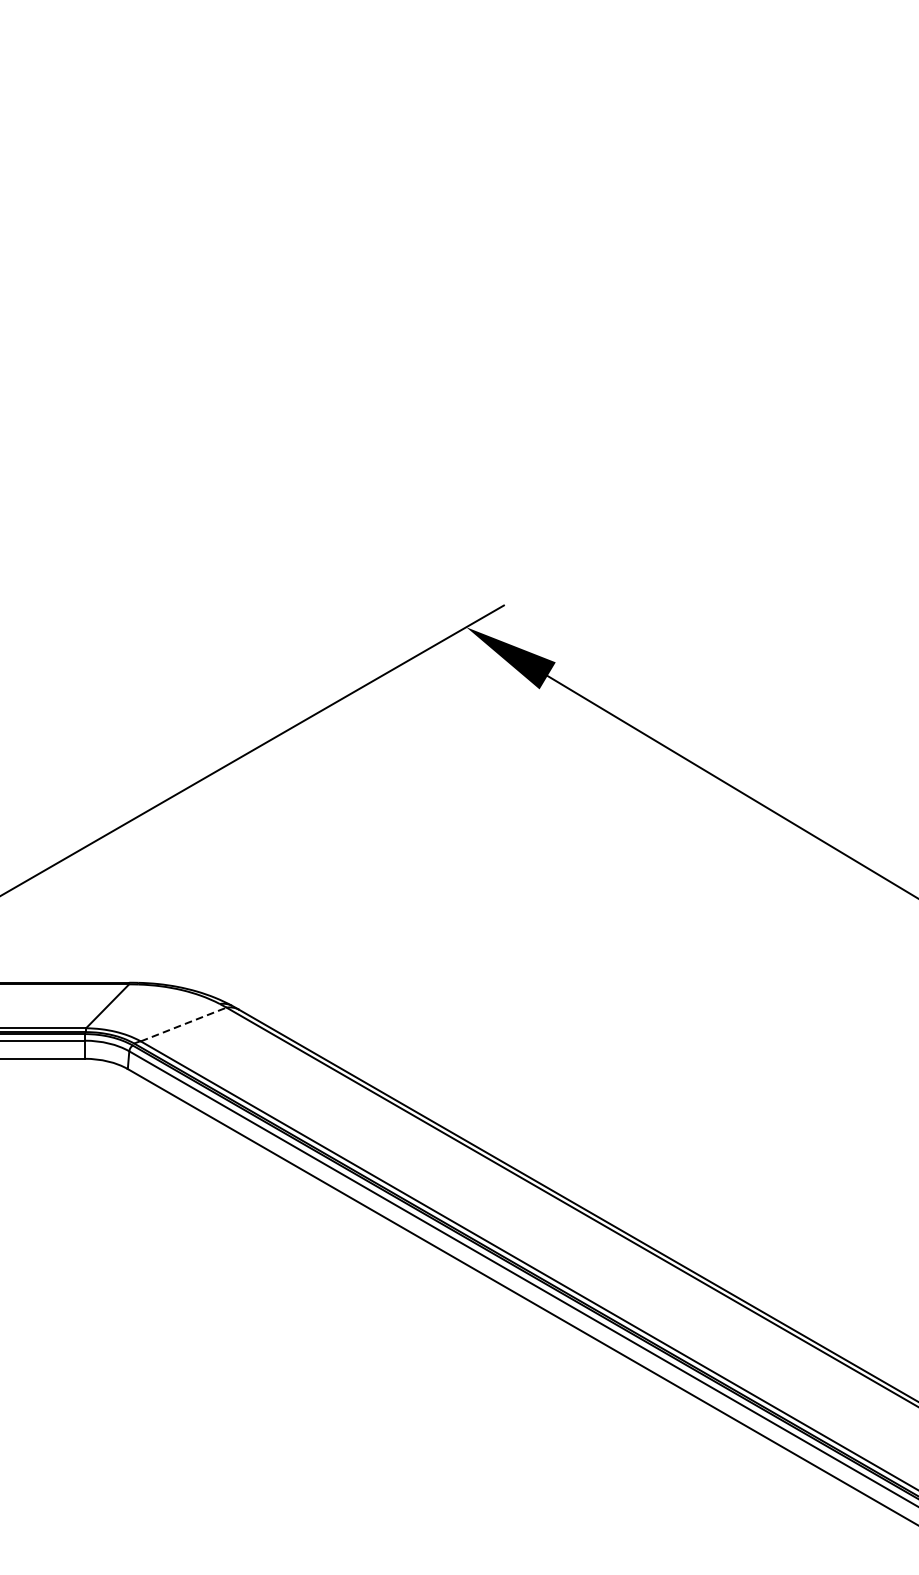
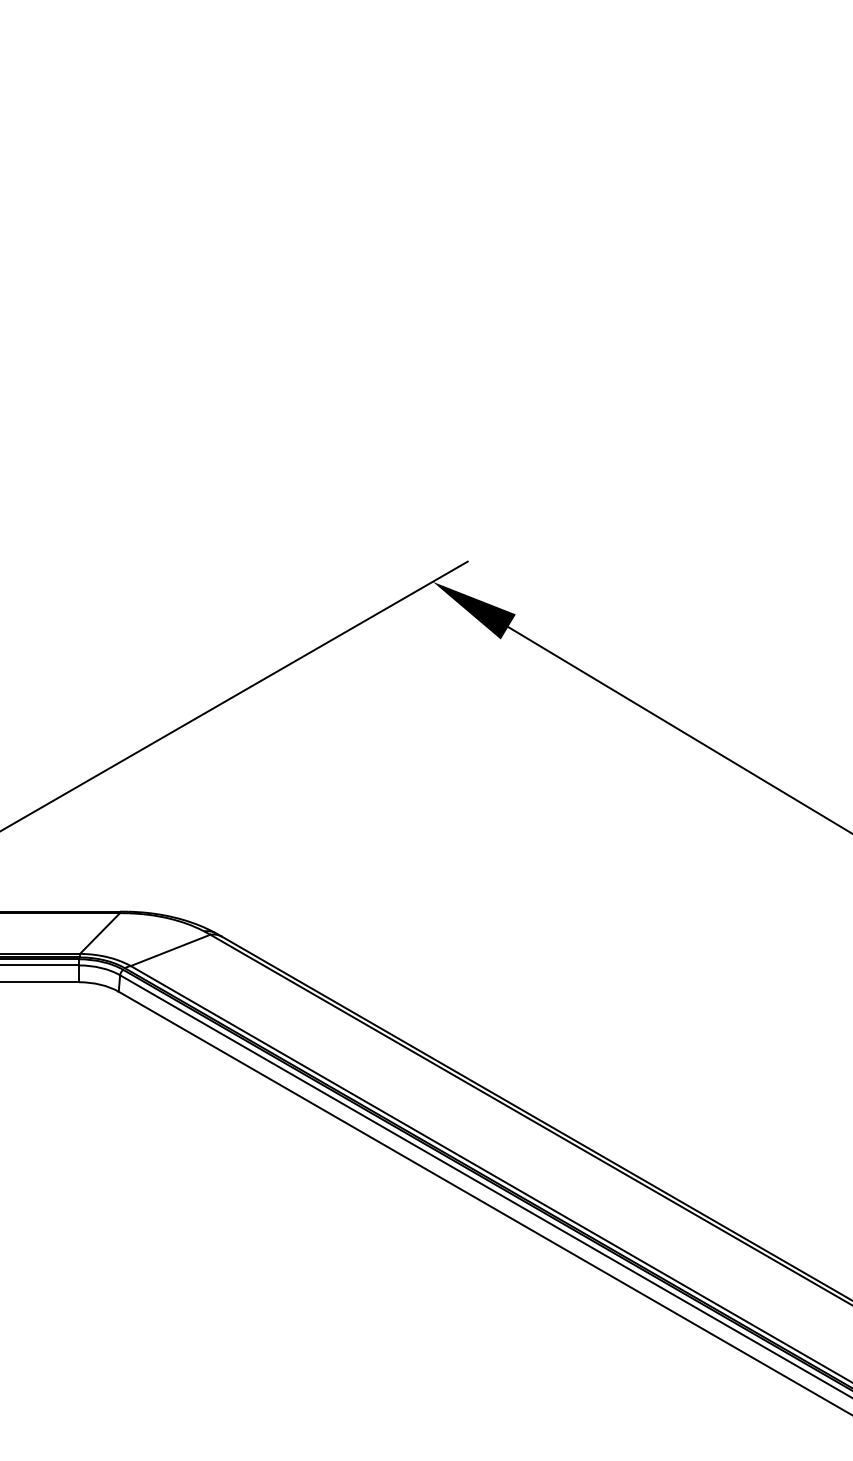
line: (183, 1024) -> (170, 950), dashed -> solid

